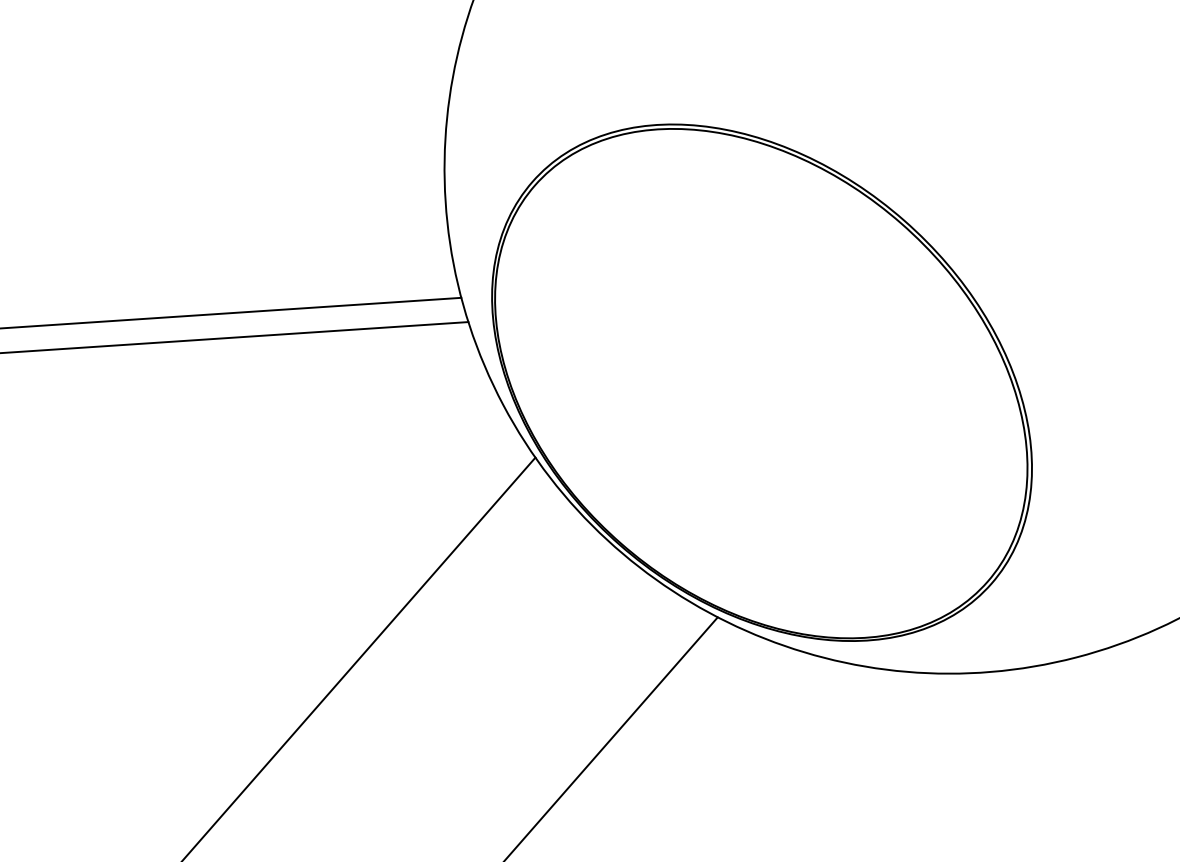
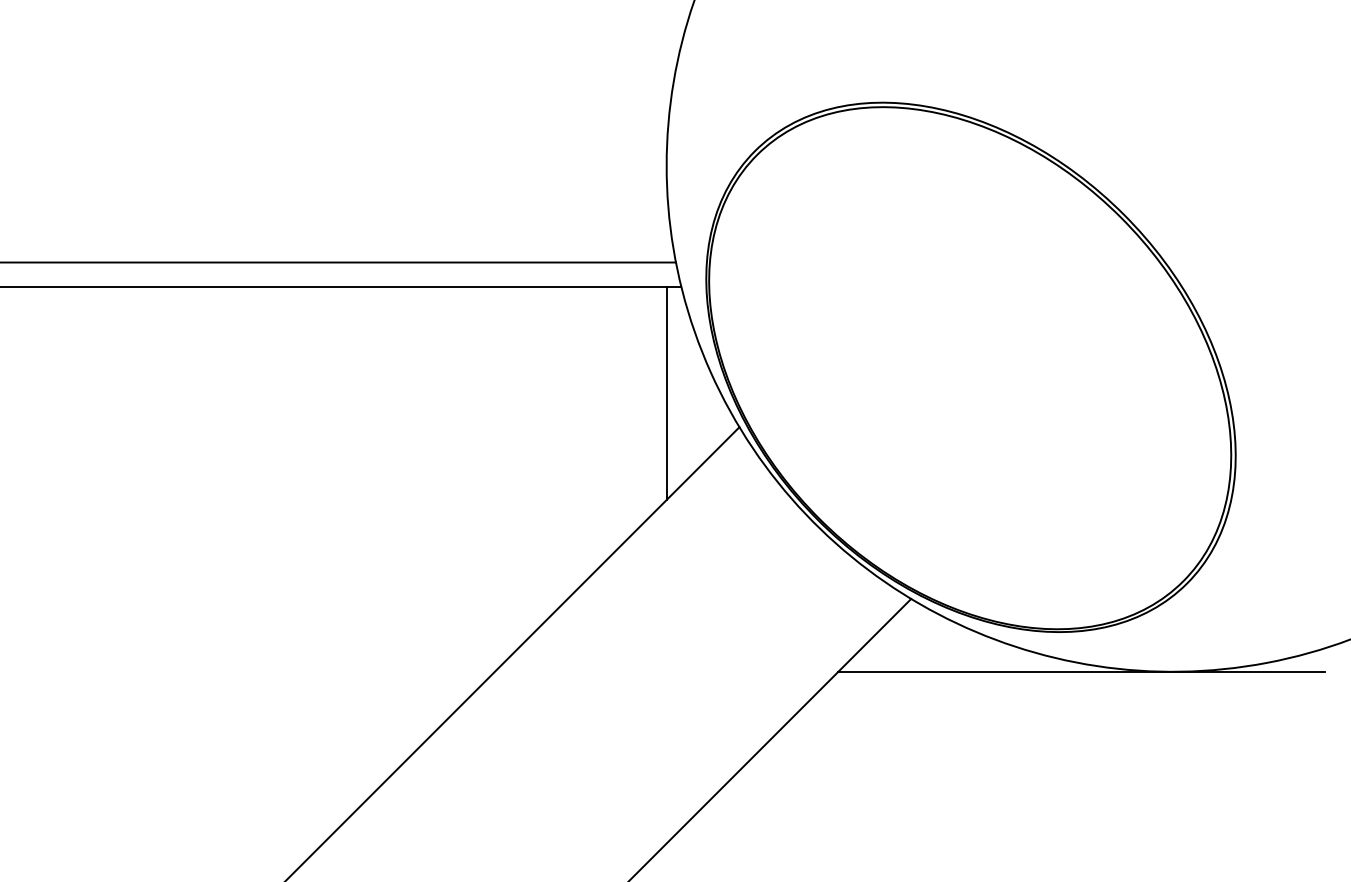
line: (460, 428) -> (666, 393), added
line: (892, 678) -> (1081, 671), added

